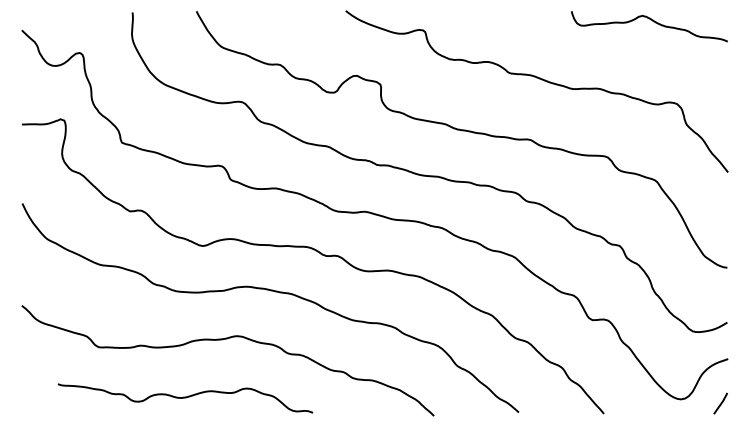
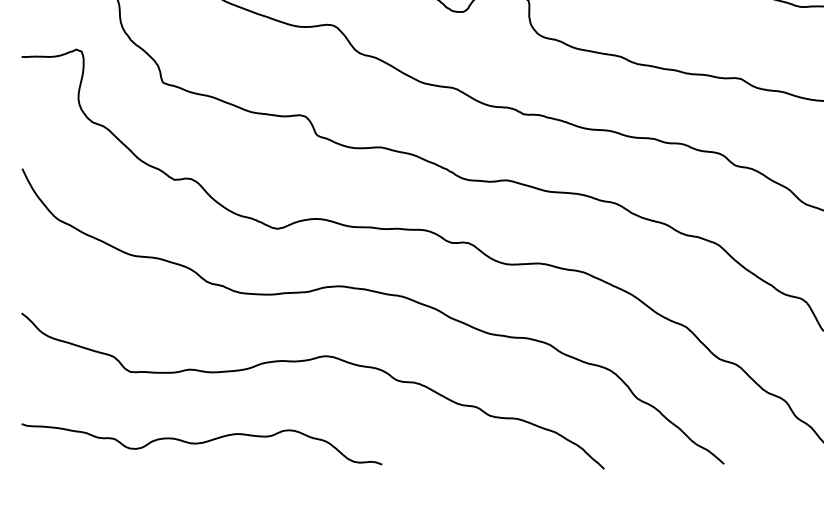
curve: (185, 398) -> (201, 444), moved

